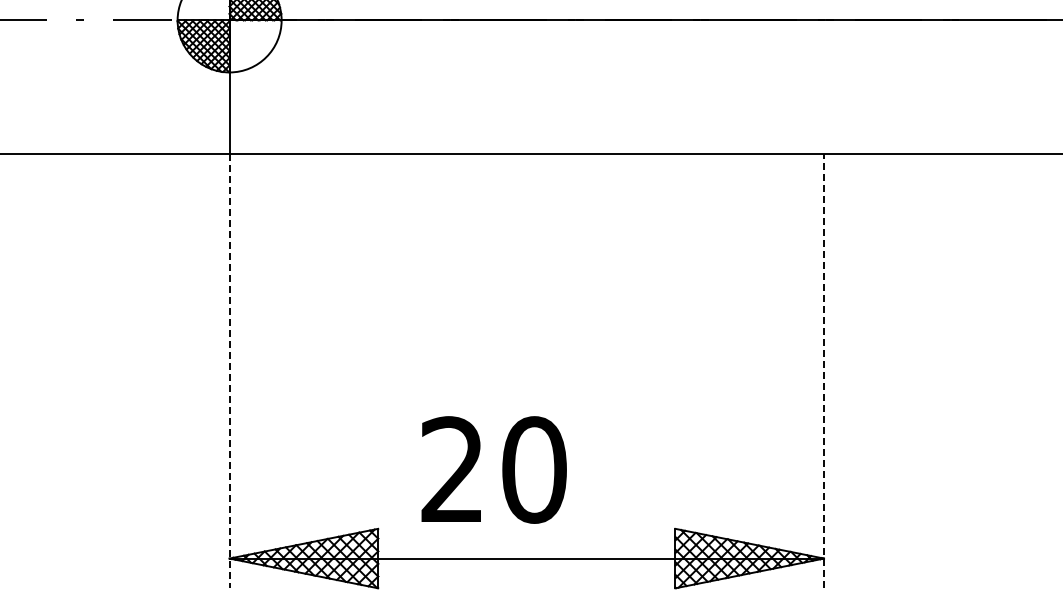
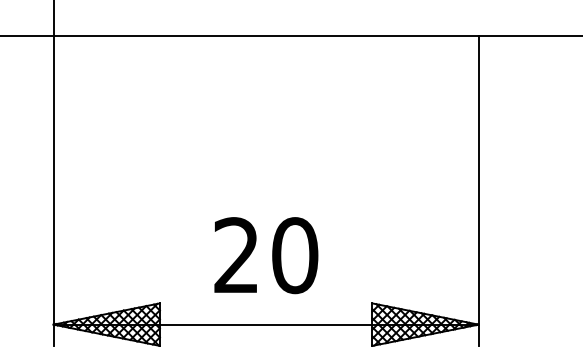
line: (824, 370) -> (478, 190), dashed -> solid
line: (229, 371) -> (53, 190), dashed -> solid
text: (493, 469) -> (265, 255), moved

